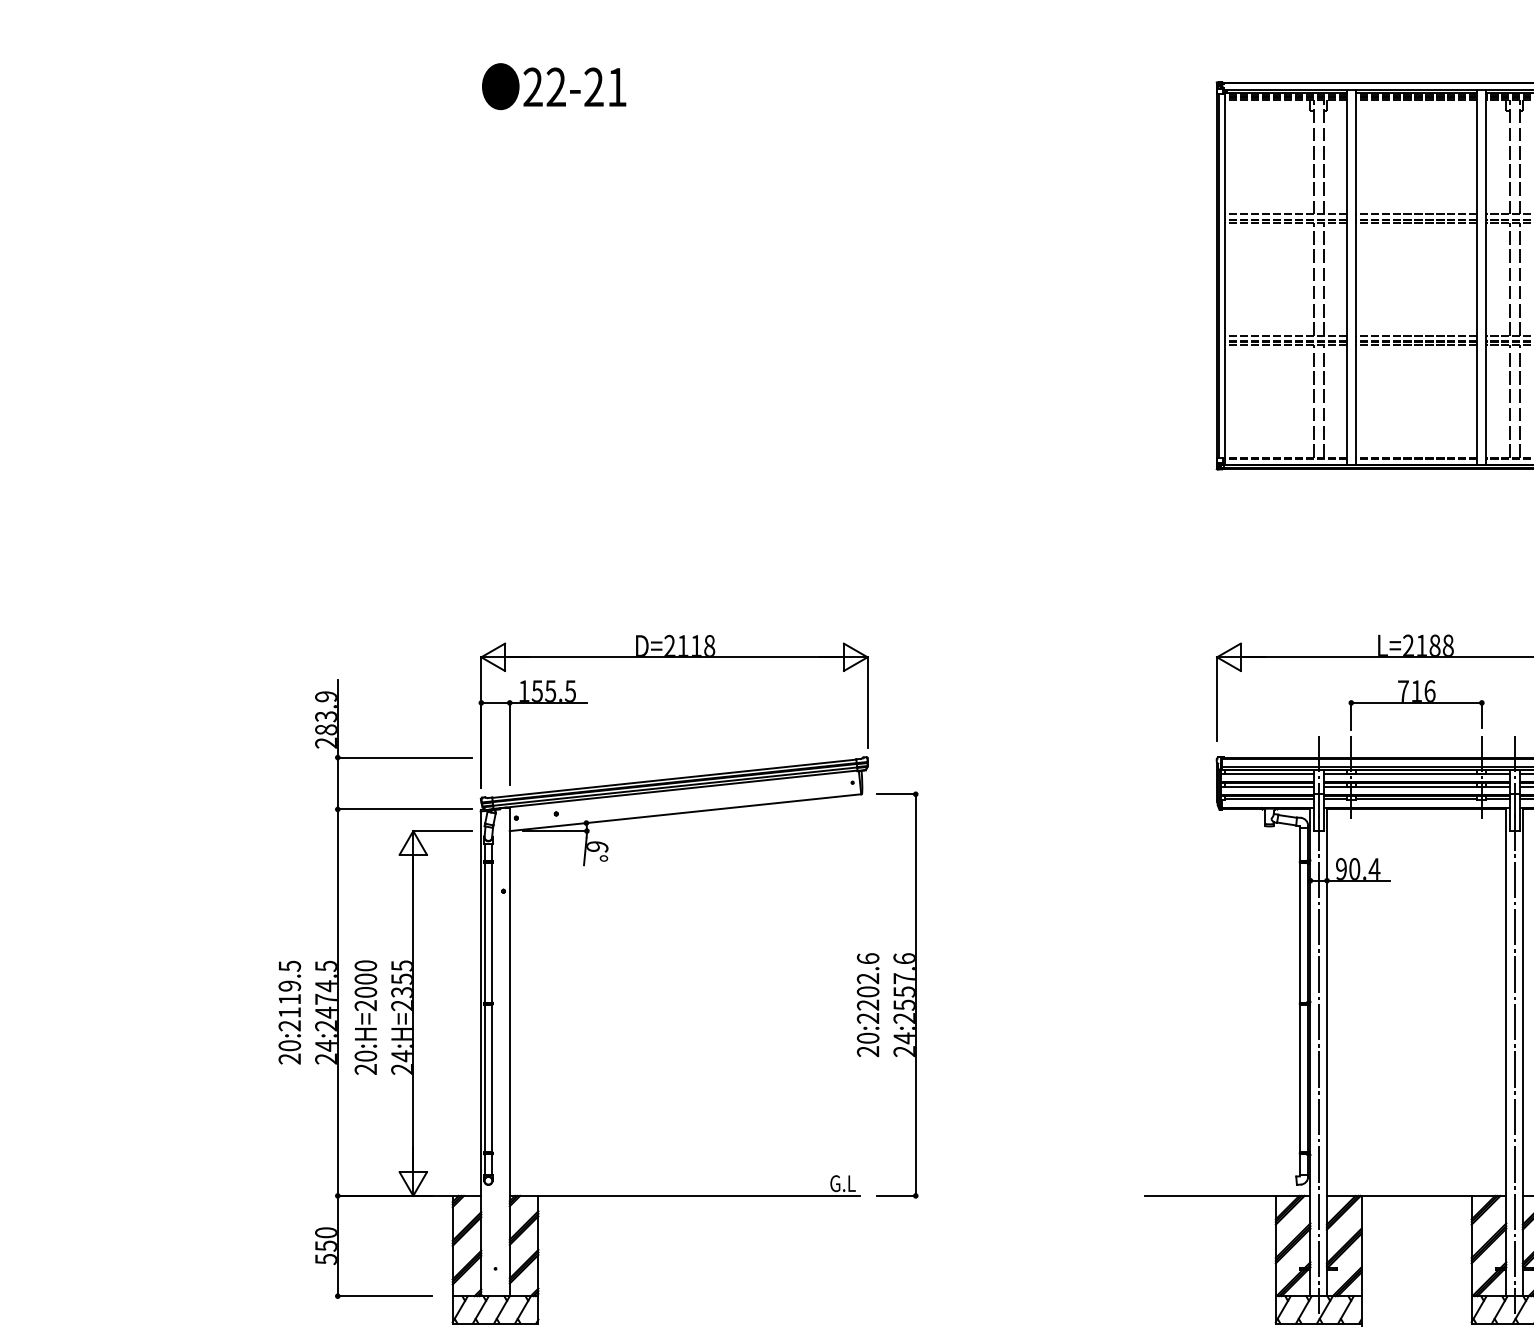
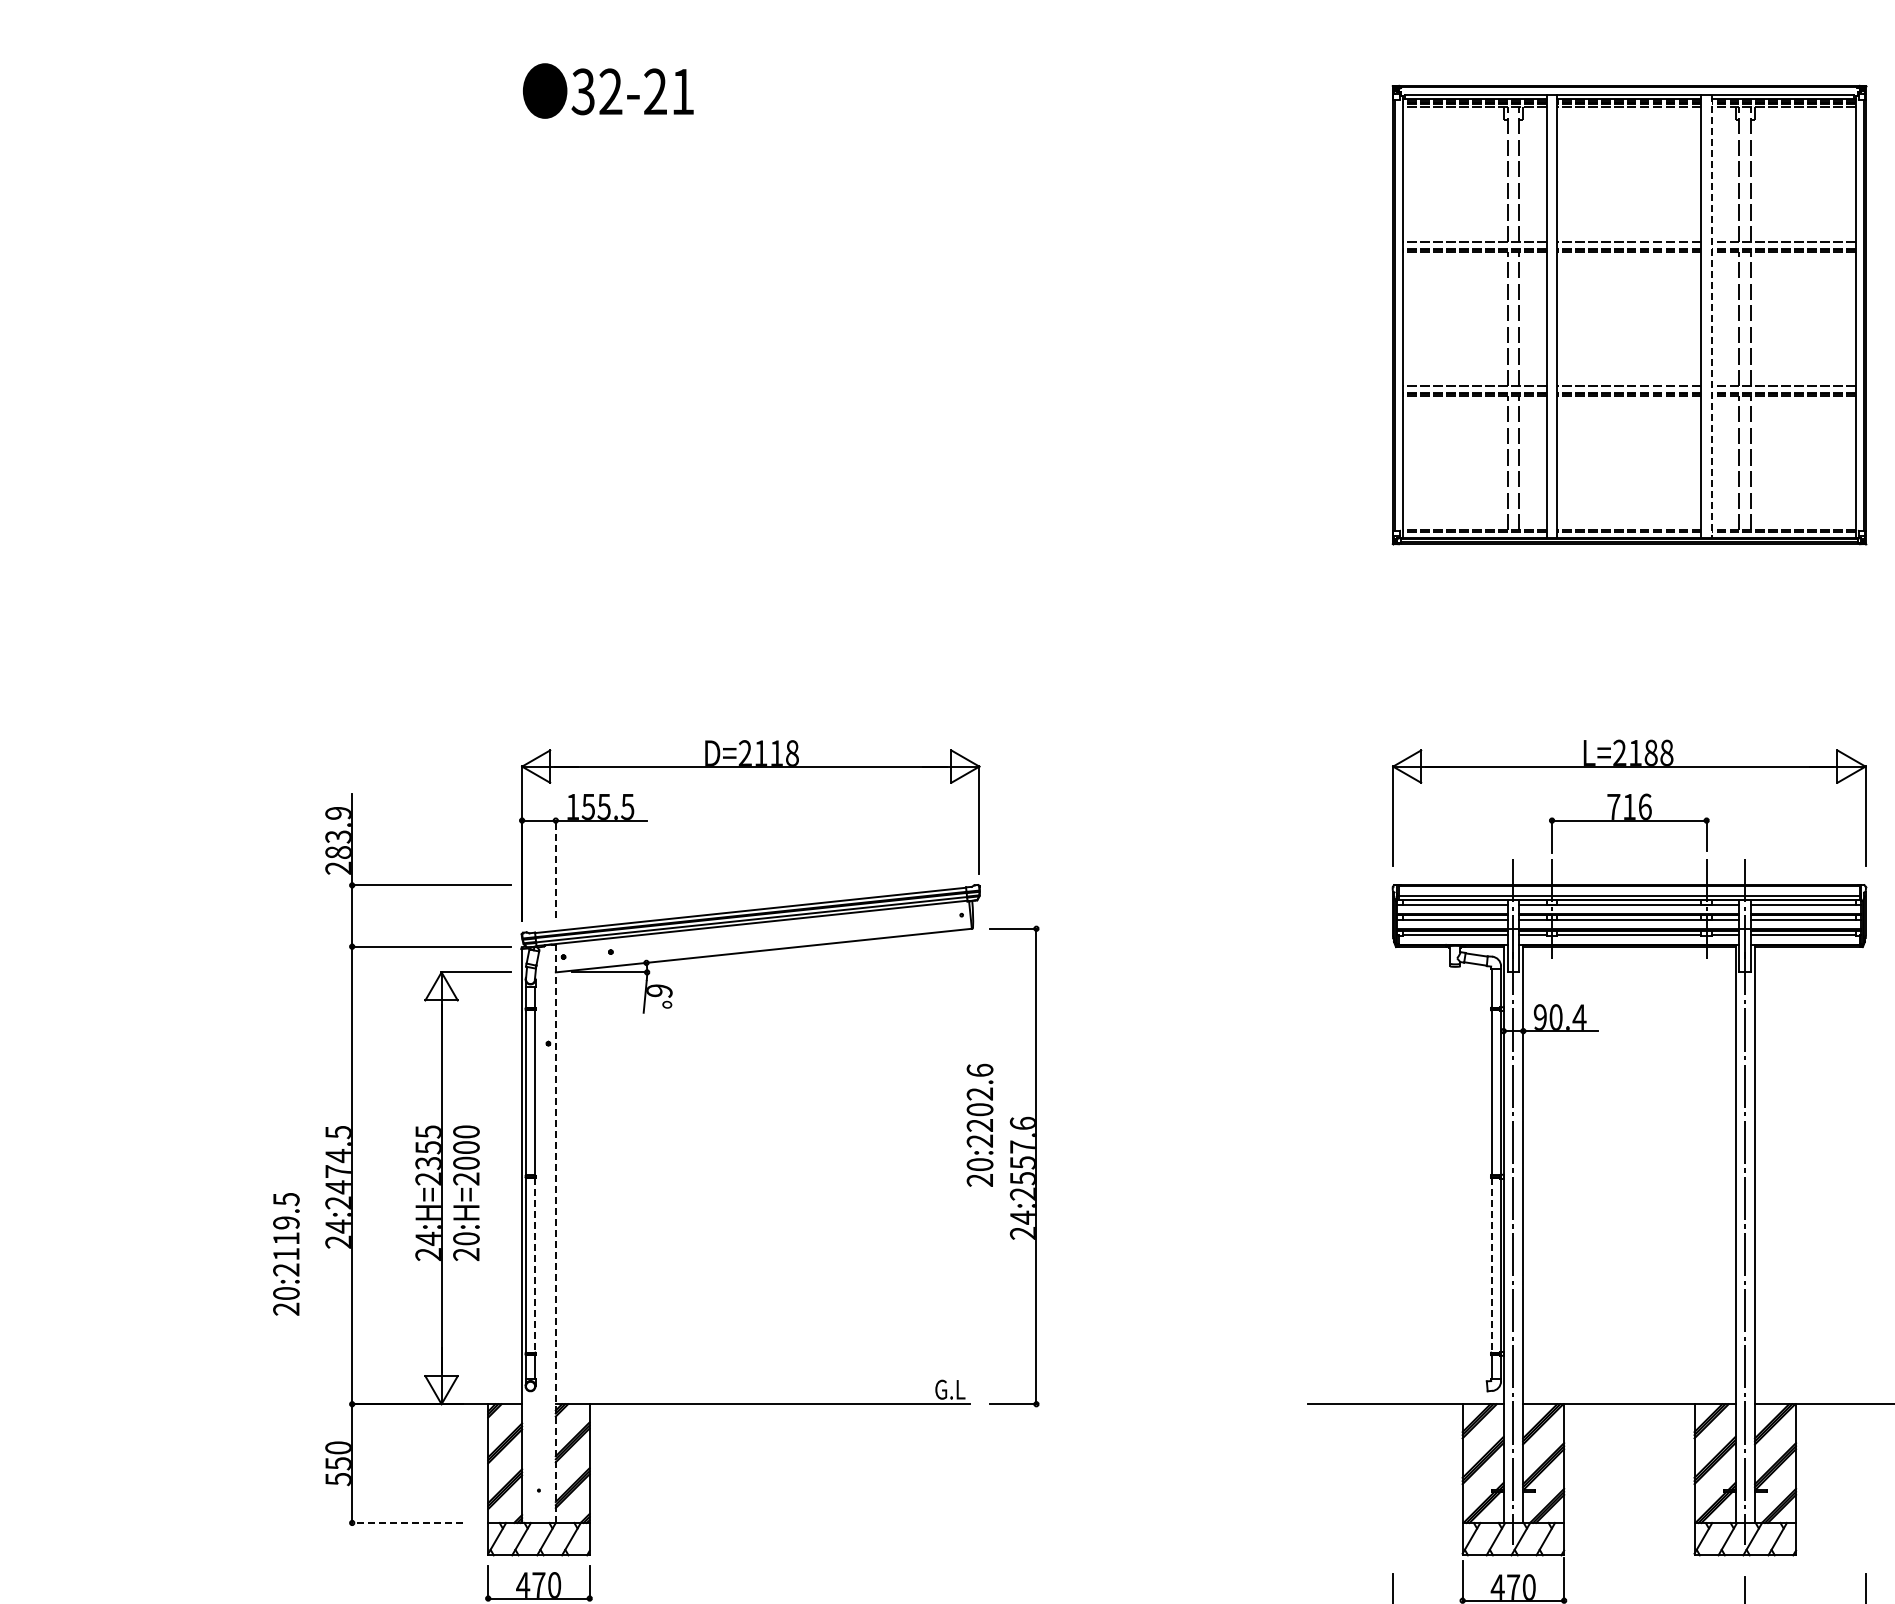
text: (532, 87) -> (582, 91), 22-21 -> 32-21
line: (1486, 277) -> (1712, 316), solid -> dashed
line: (509, 744) -> (555, 869), solid -> dashed
text: (867, 1004) -> (979, 1124), moved
text: (289, 1012) -> (286, 1254), moved
text: (365, 1017) -> (466, 1193), moved
line: (509, 1051) -> (555, 1233), solid -> dashed
line: (492, 1078) -> (535, 1265), solid -> dashed
line: (1300, 1078) -> (1491, 1265), solid -> dashed
line: (384, 1295) -> (407, 1522), solid -> dashed

